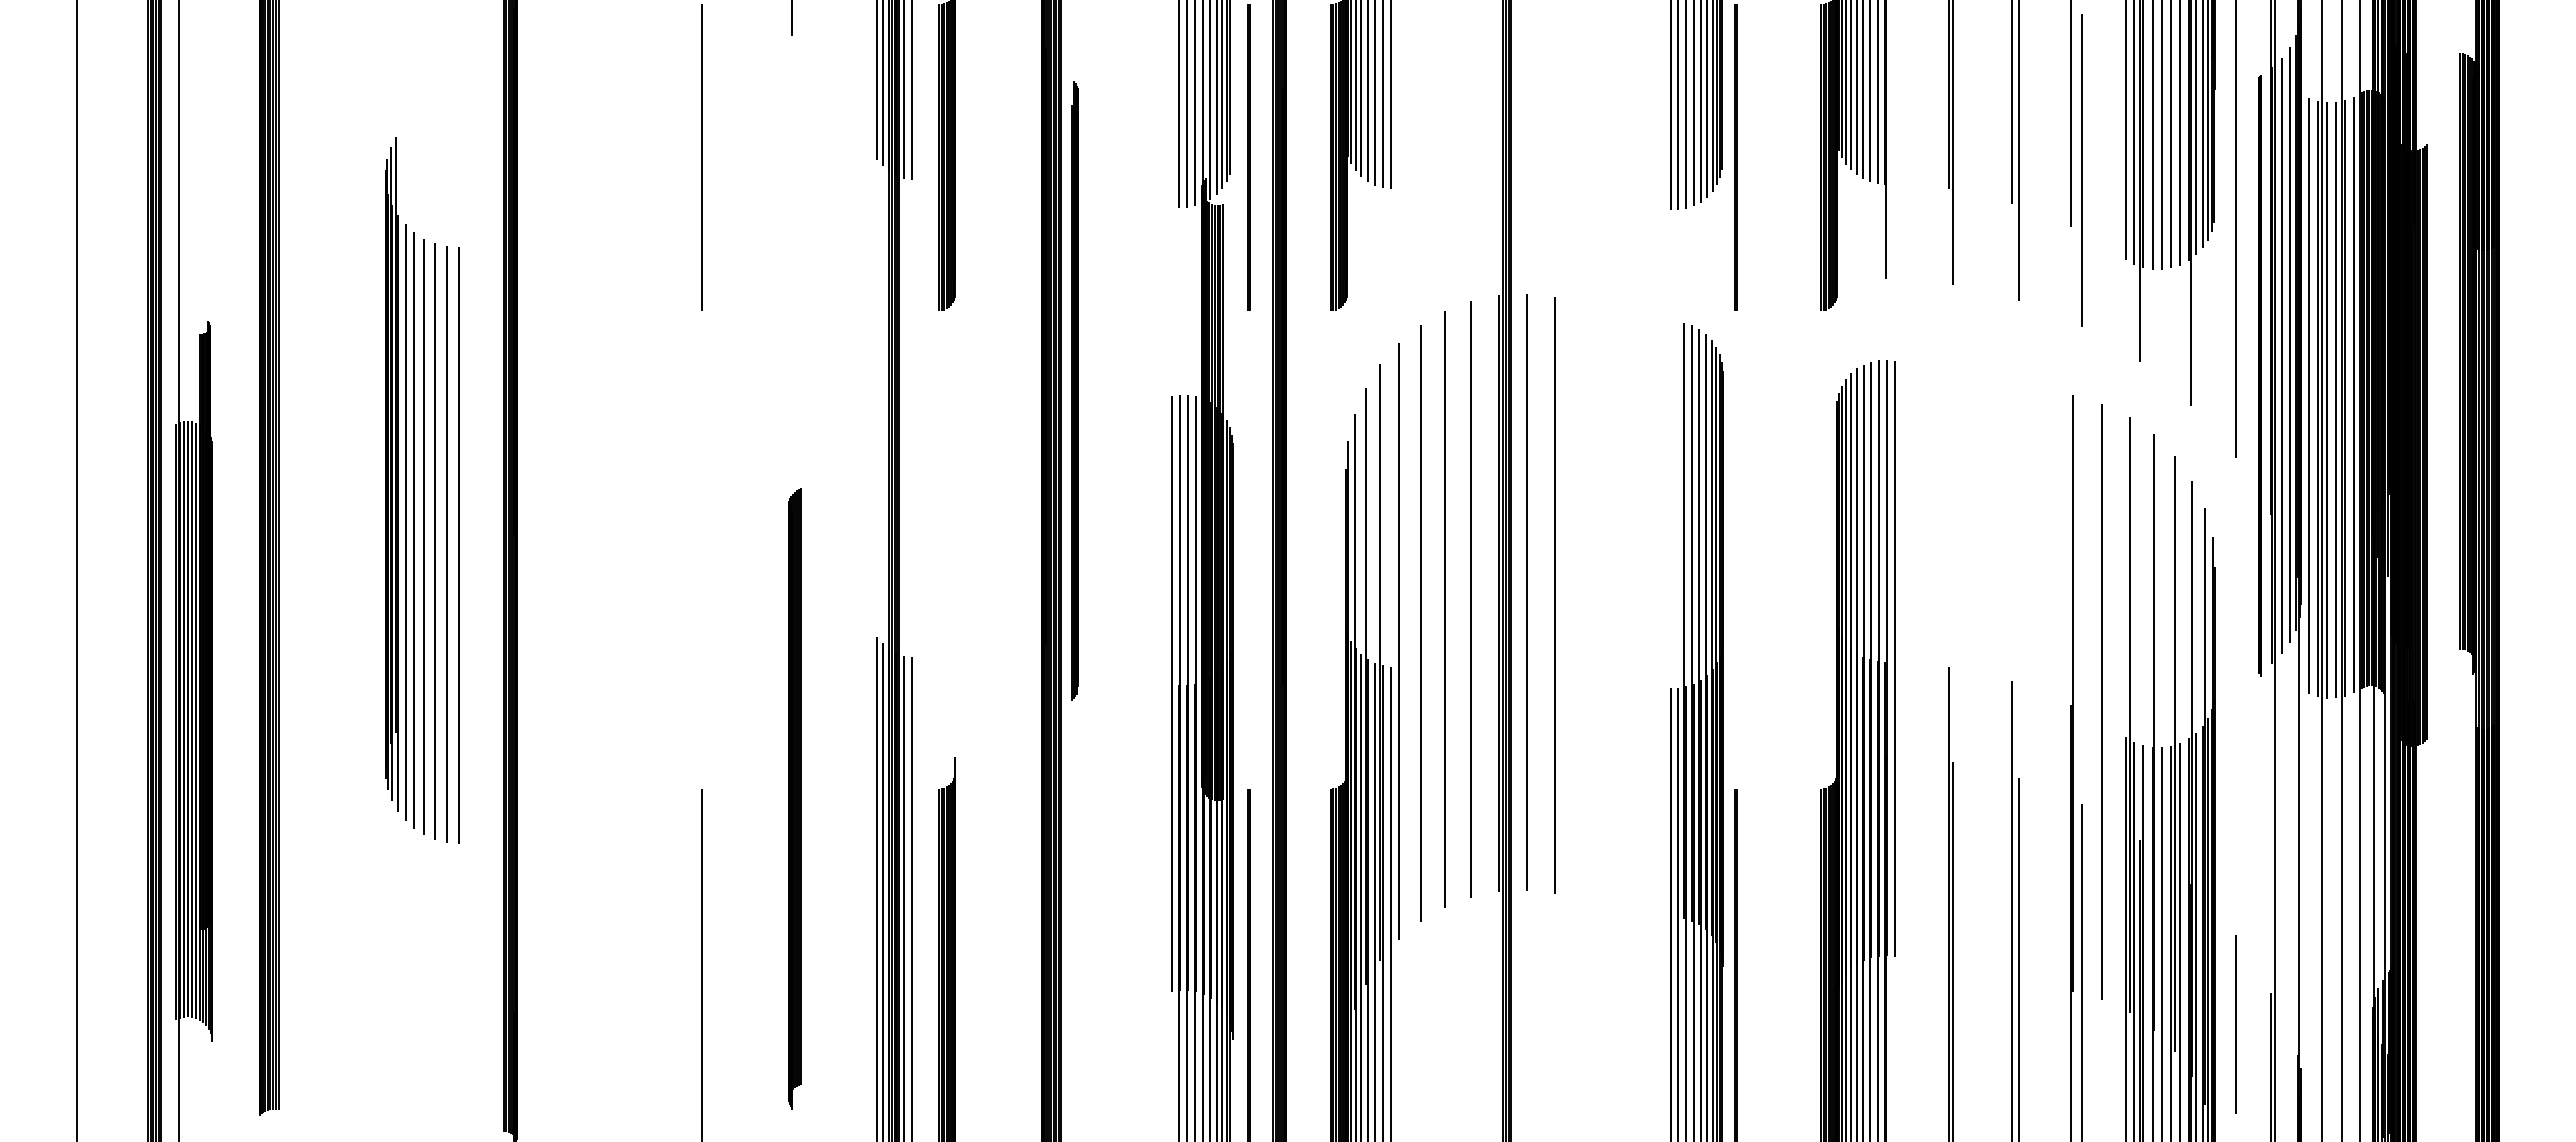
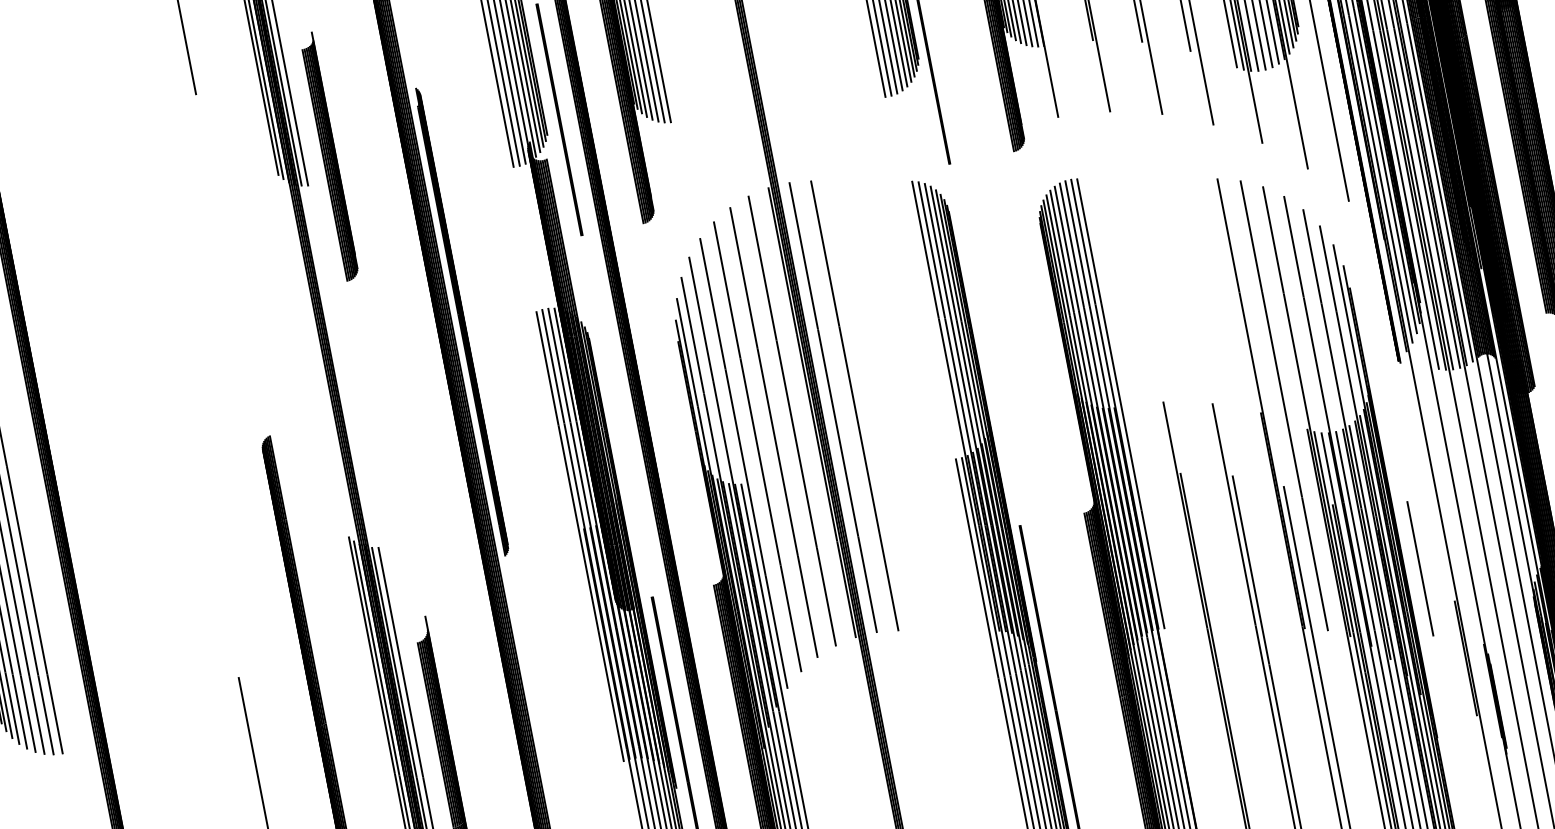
line: (701, 157) -> (145, 200), removed
line: (2235, 1024) -> (1420, 568), moved

